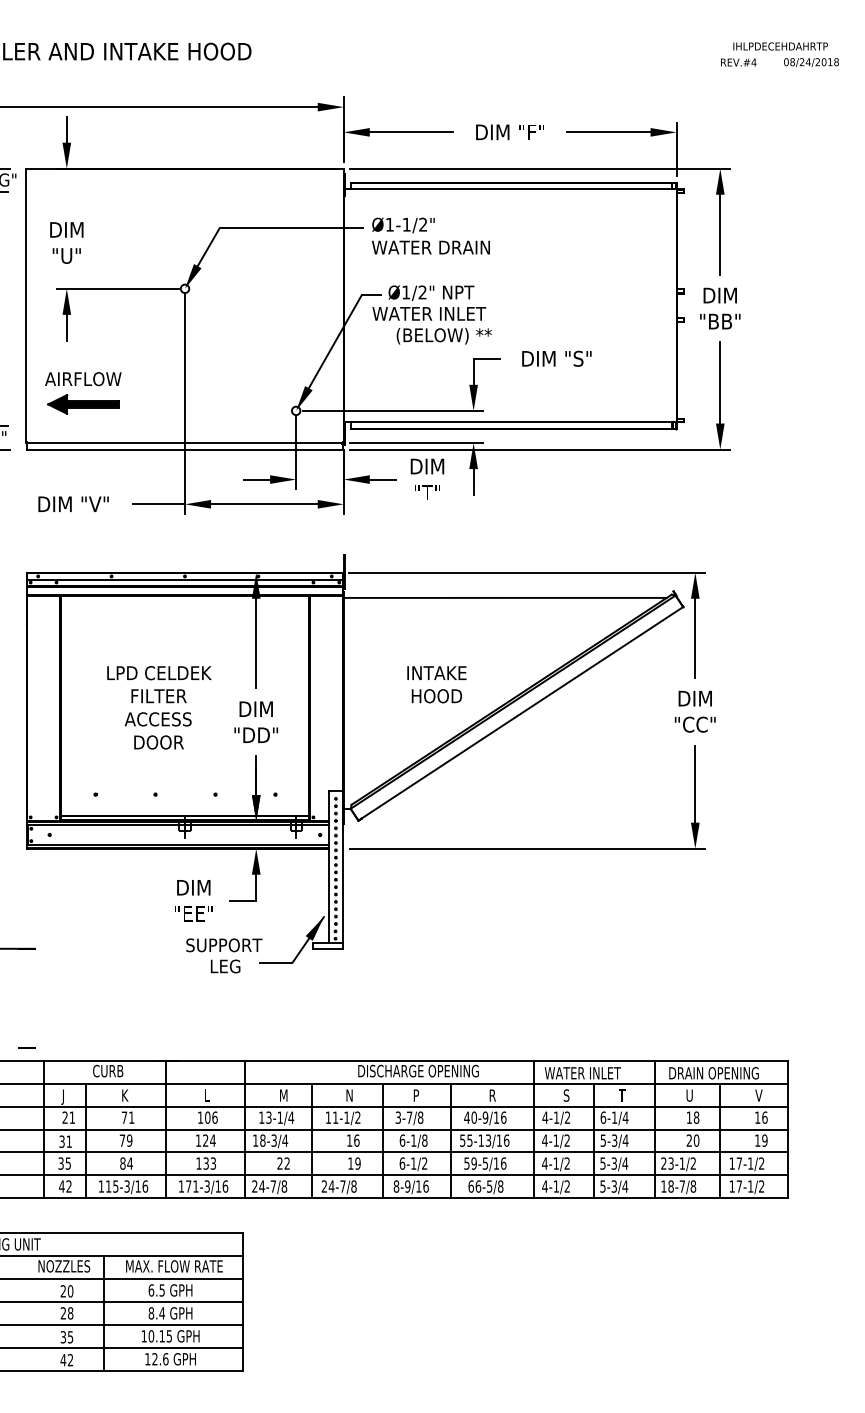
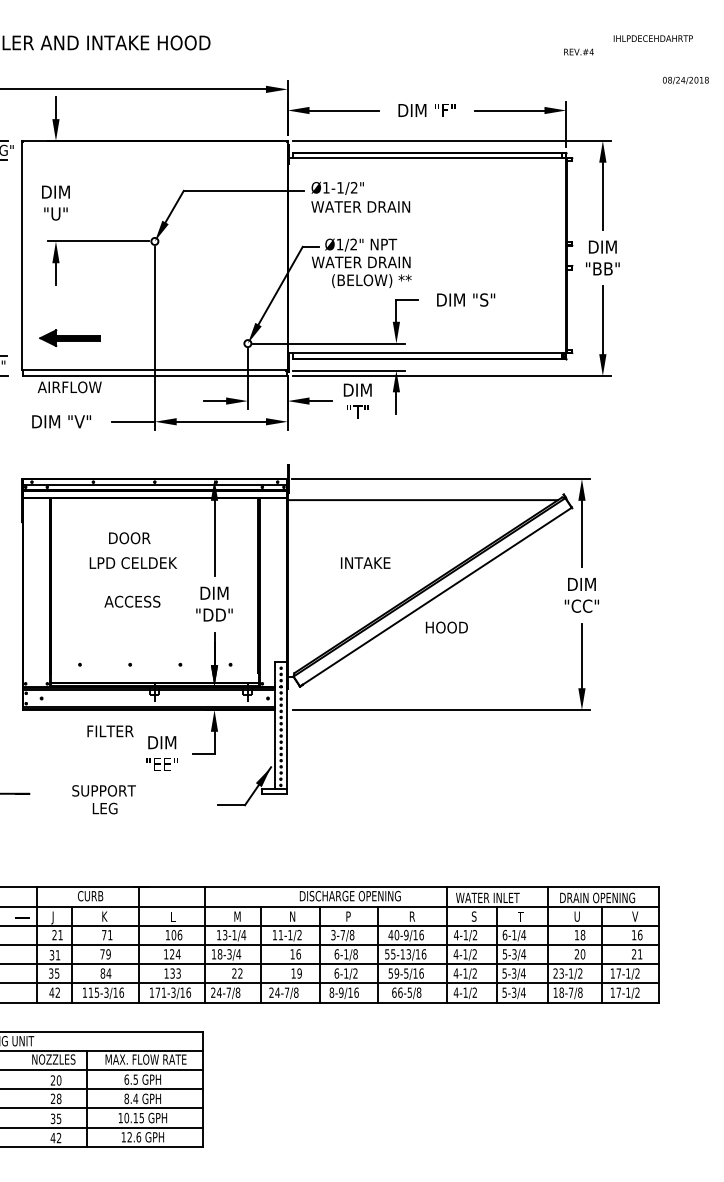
text: (738, 62) -> (578, 52), moved
text: (811, 62) -> (685, 80), moved
text: (465, 313) -> (389, 262), WATER INLET -> WATER DRAIN
text: (83, 379) -> (69, 387), moved
text: (158, 696) -> (110, 731), moved
text: (436, 696) -> (446, 627), moved
text: (158, 742) -> (129, 538), moved
text: (224, 955) -> (104, 799), moved
line: (26, 1047) -> (22, 917), moved
text: (761, 1140) -> (637, 954), 19 -> 21

